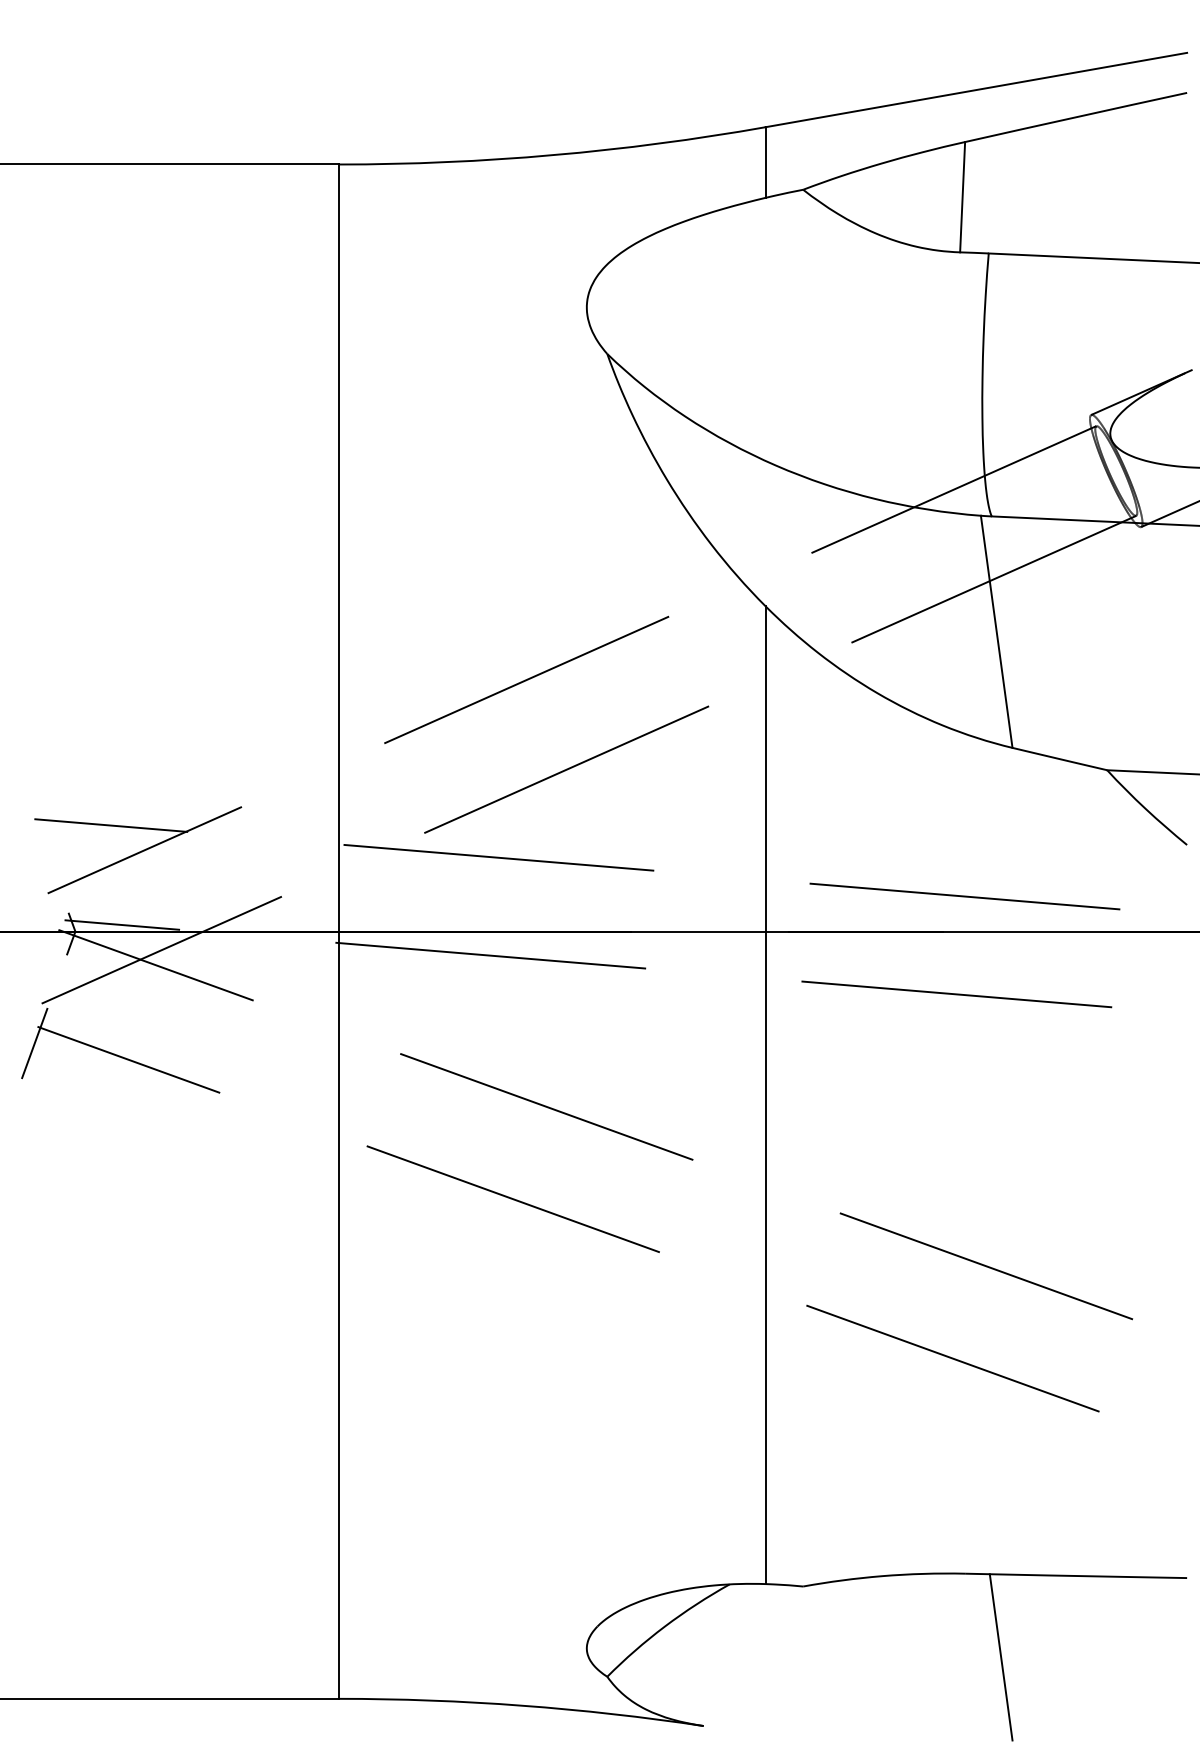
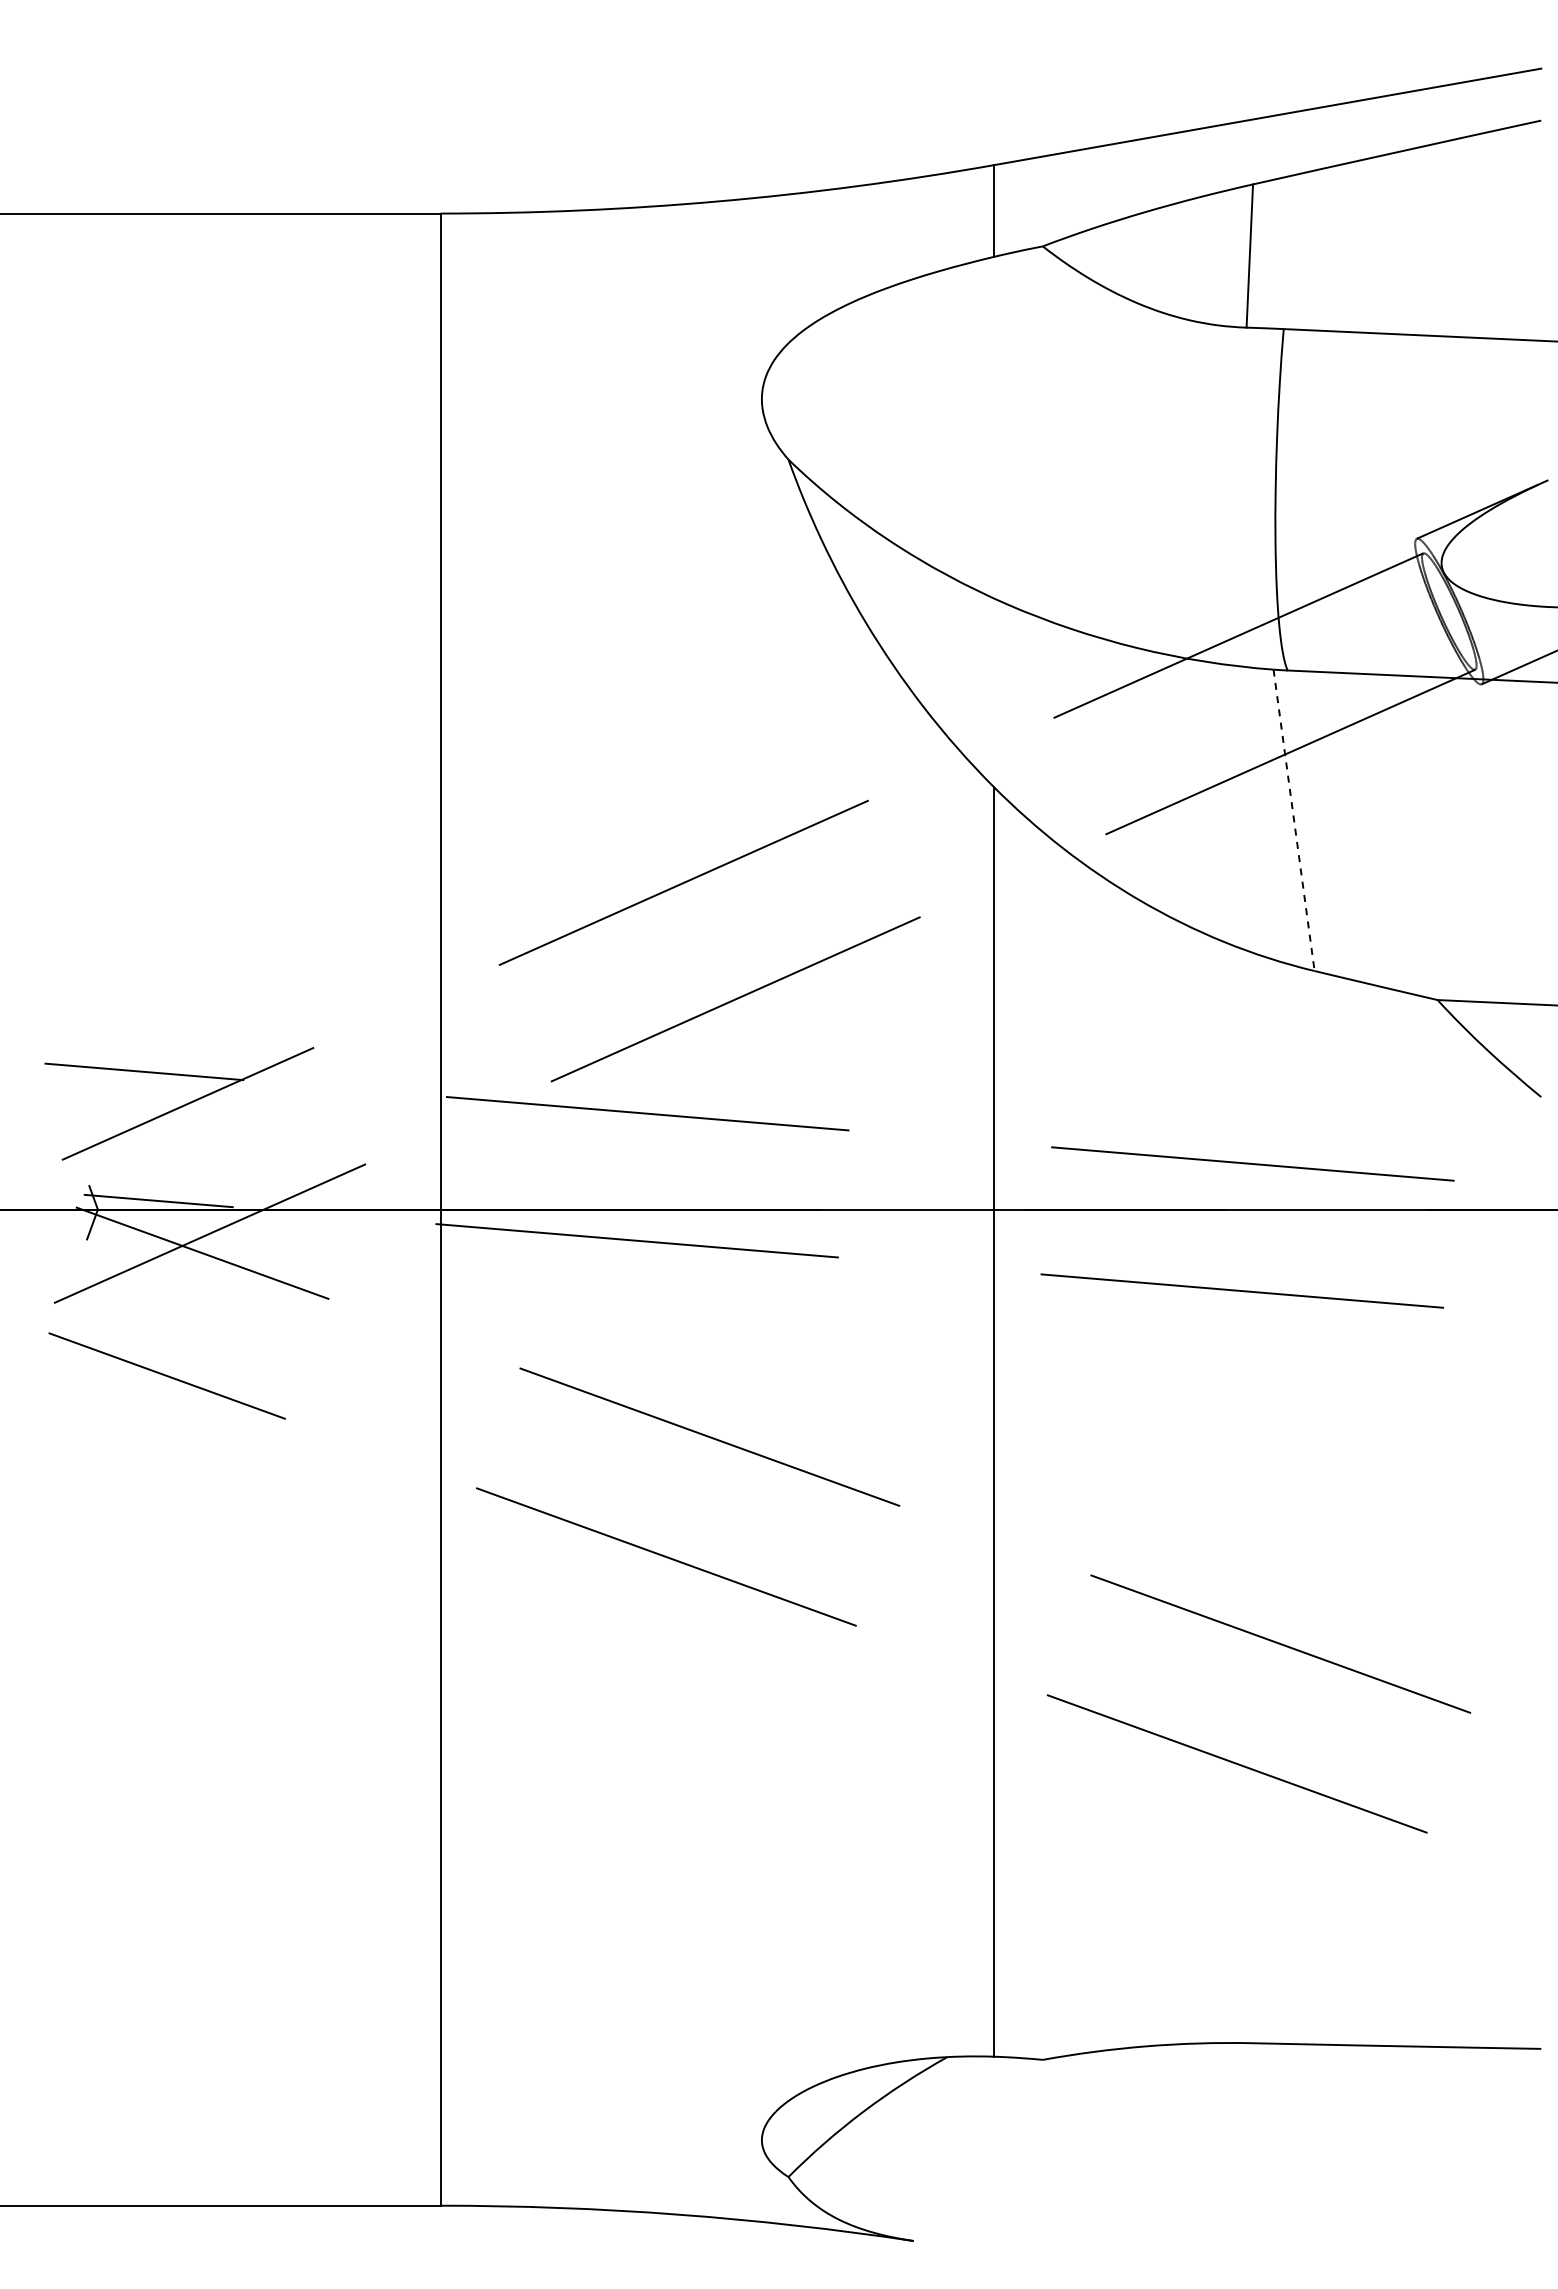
line: (997, 631) -> (1294, 820), solid -> dashed
line: (34, 1043) -> (44, 1354), removed
line: (1000, 1657) -> (1299, 2151), removed

